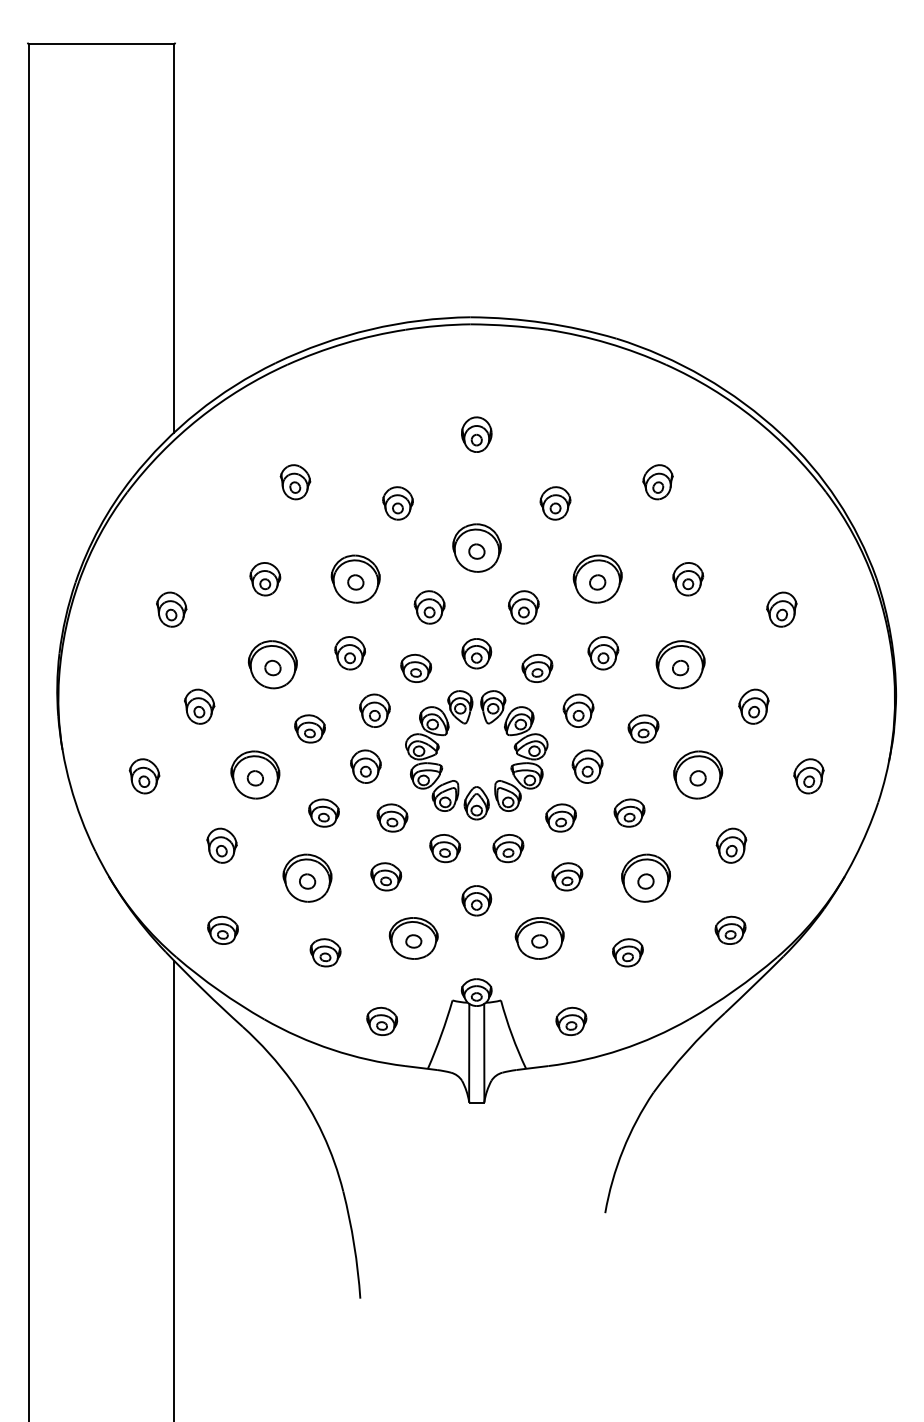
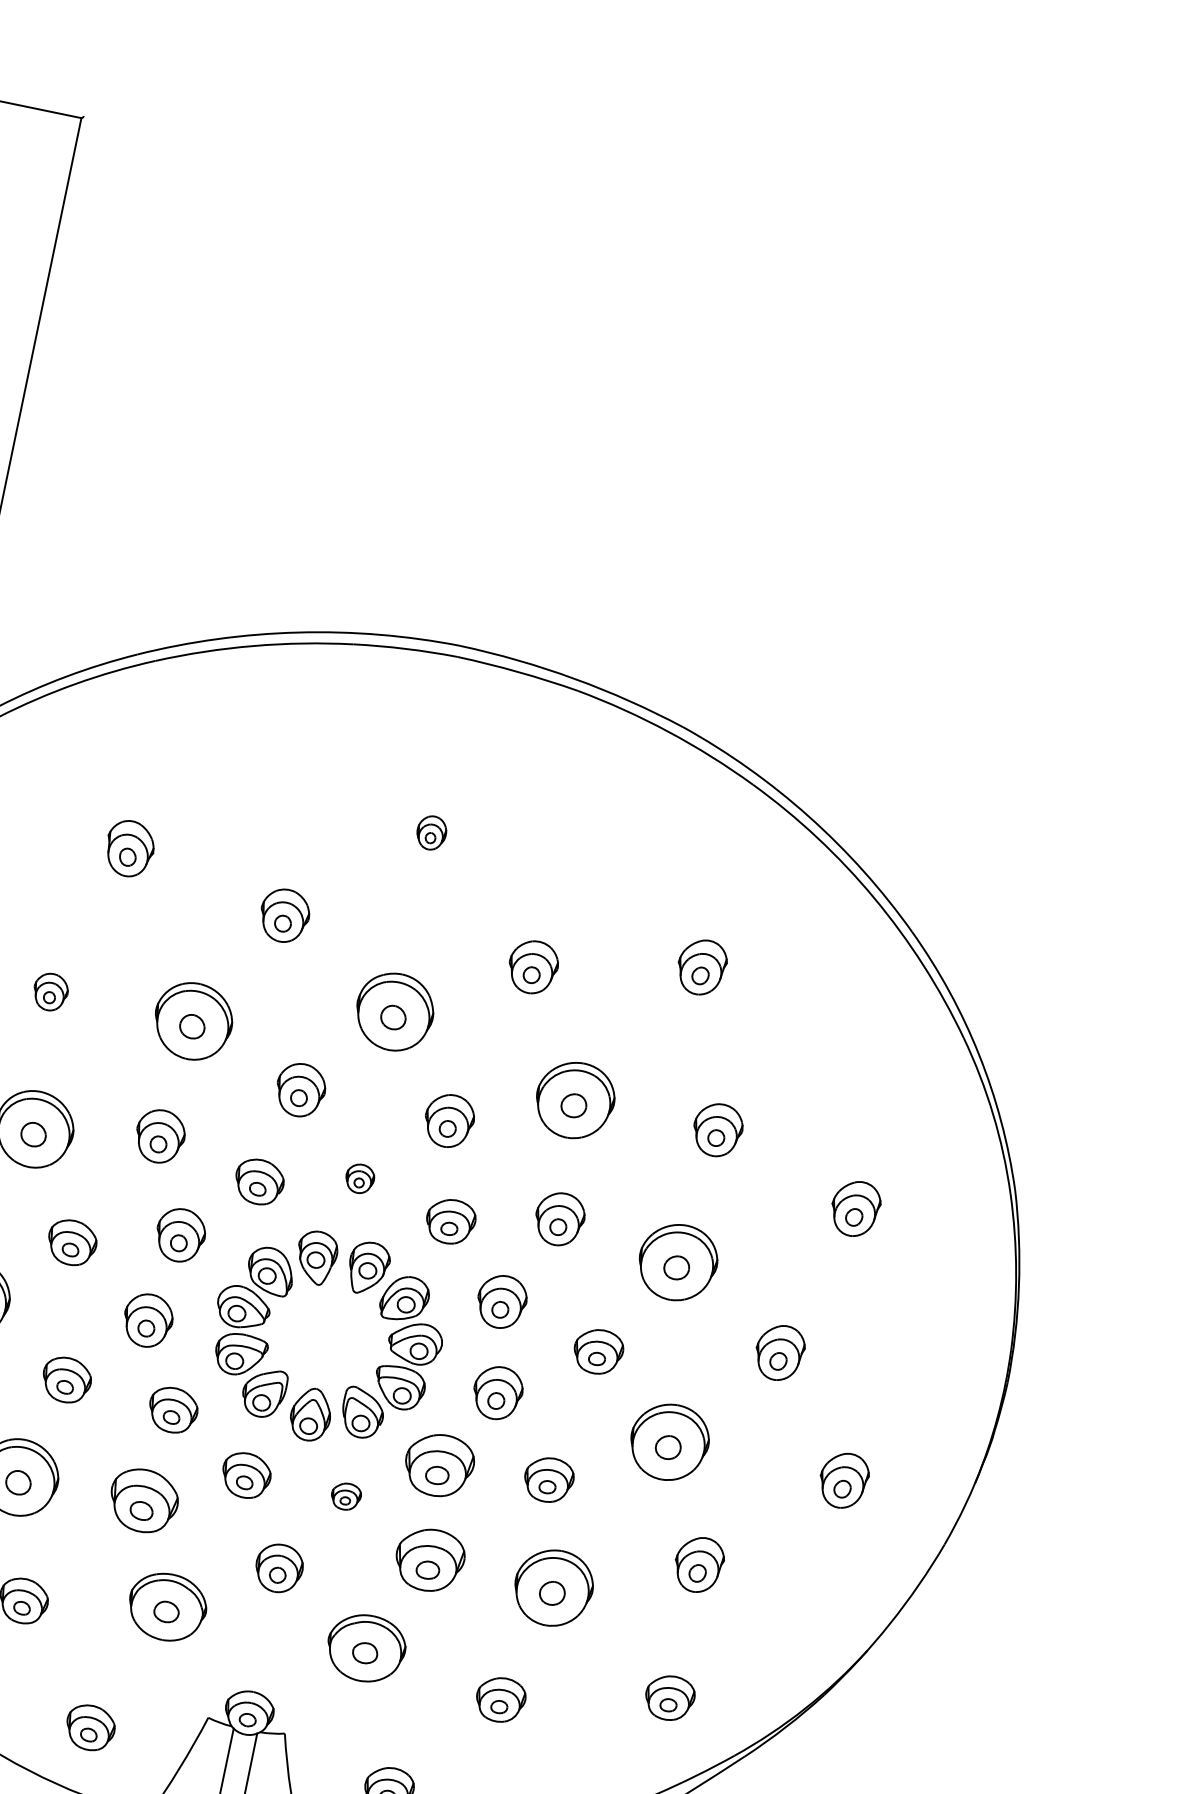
part: (476, 434) -> (431, 832), size x0.6
part: (265, 579) -> (50, 992), size x0.7
part: (476, 653) -> (359, 1178), size x0.6
part: (560, 817) -> (438, 1464), size x1.4
part: (508, 848) -> (346, 1496), size x0.6
part: (386, 876) -> (144, 1500), size x1.4
part: (567, 876) -> (430, 1559), size x1.4

